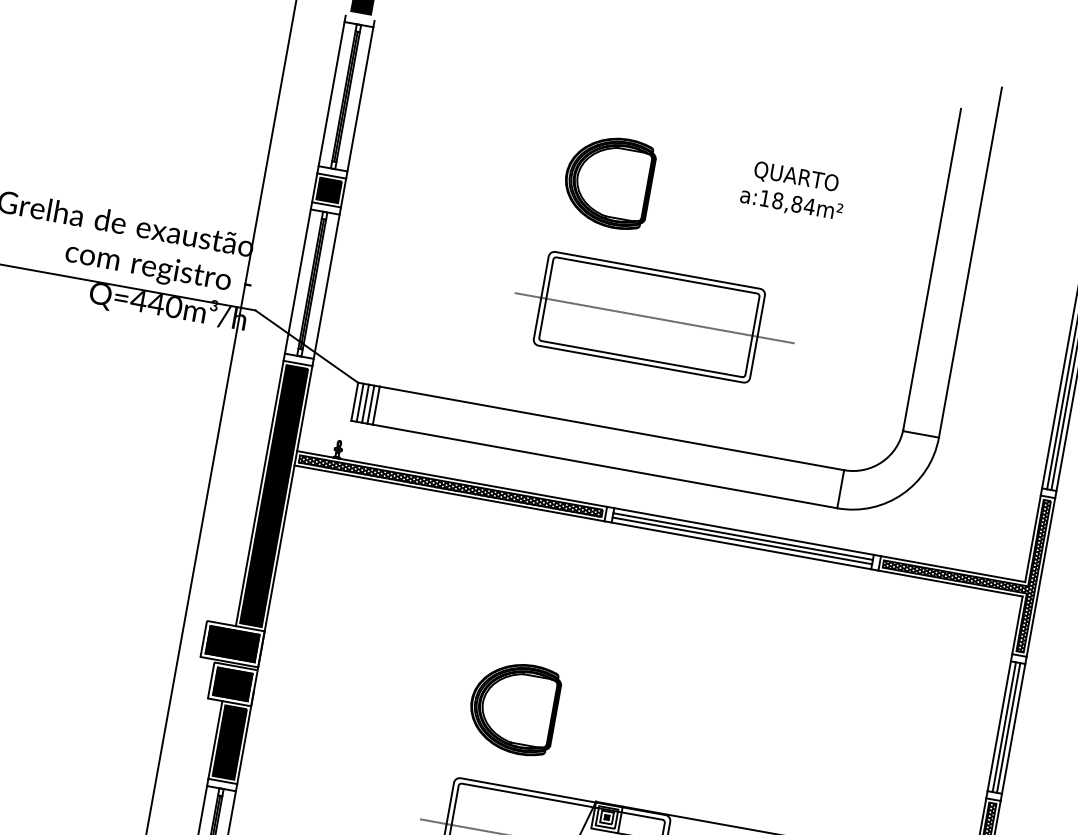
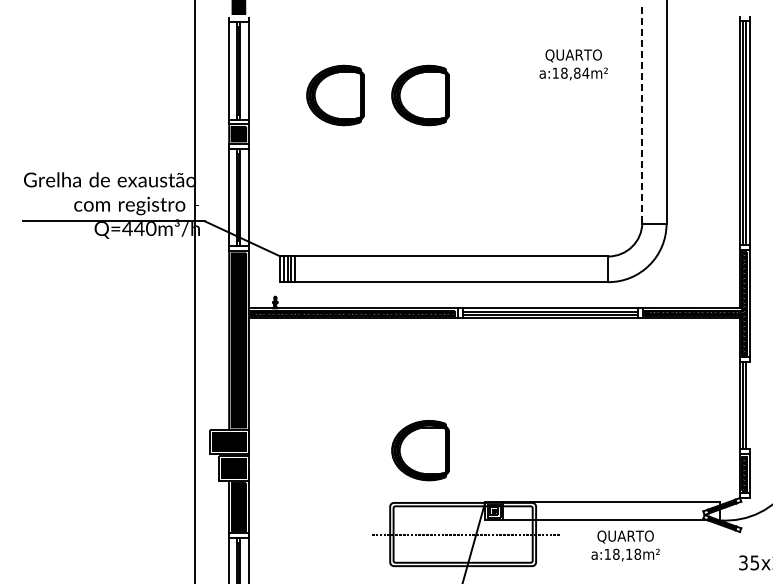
part: (482, 158) -> (335, 95), added
text: (793, 190) -> (573, 64), moved
line: (932, 270) -> (642, 115), solid -> dashed
part: (653, 316) -> (465, 178), removed
line: (1013, 728) -> (749, 405), removed

